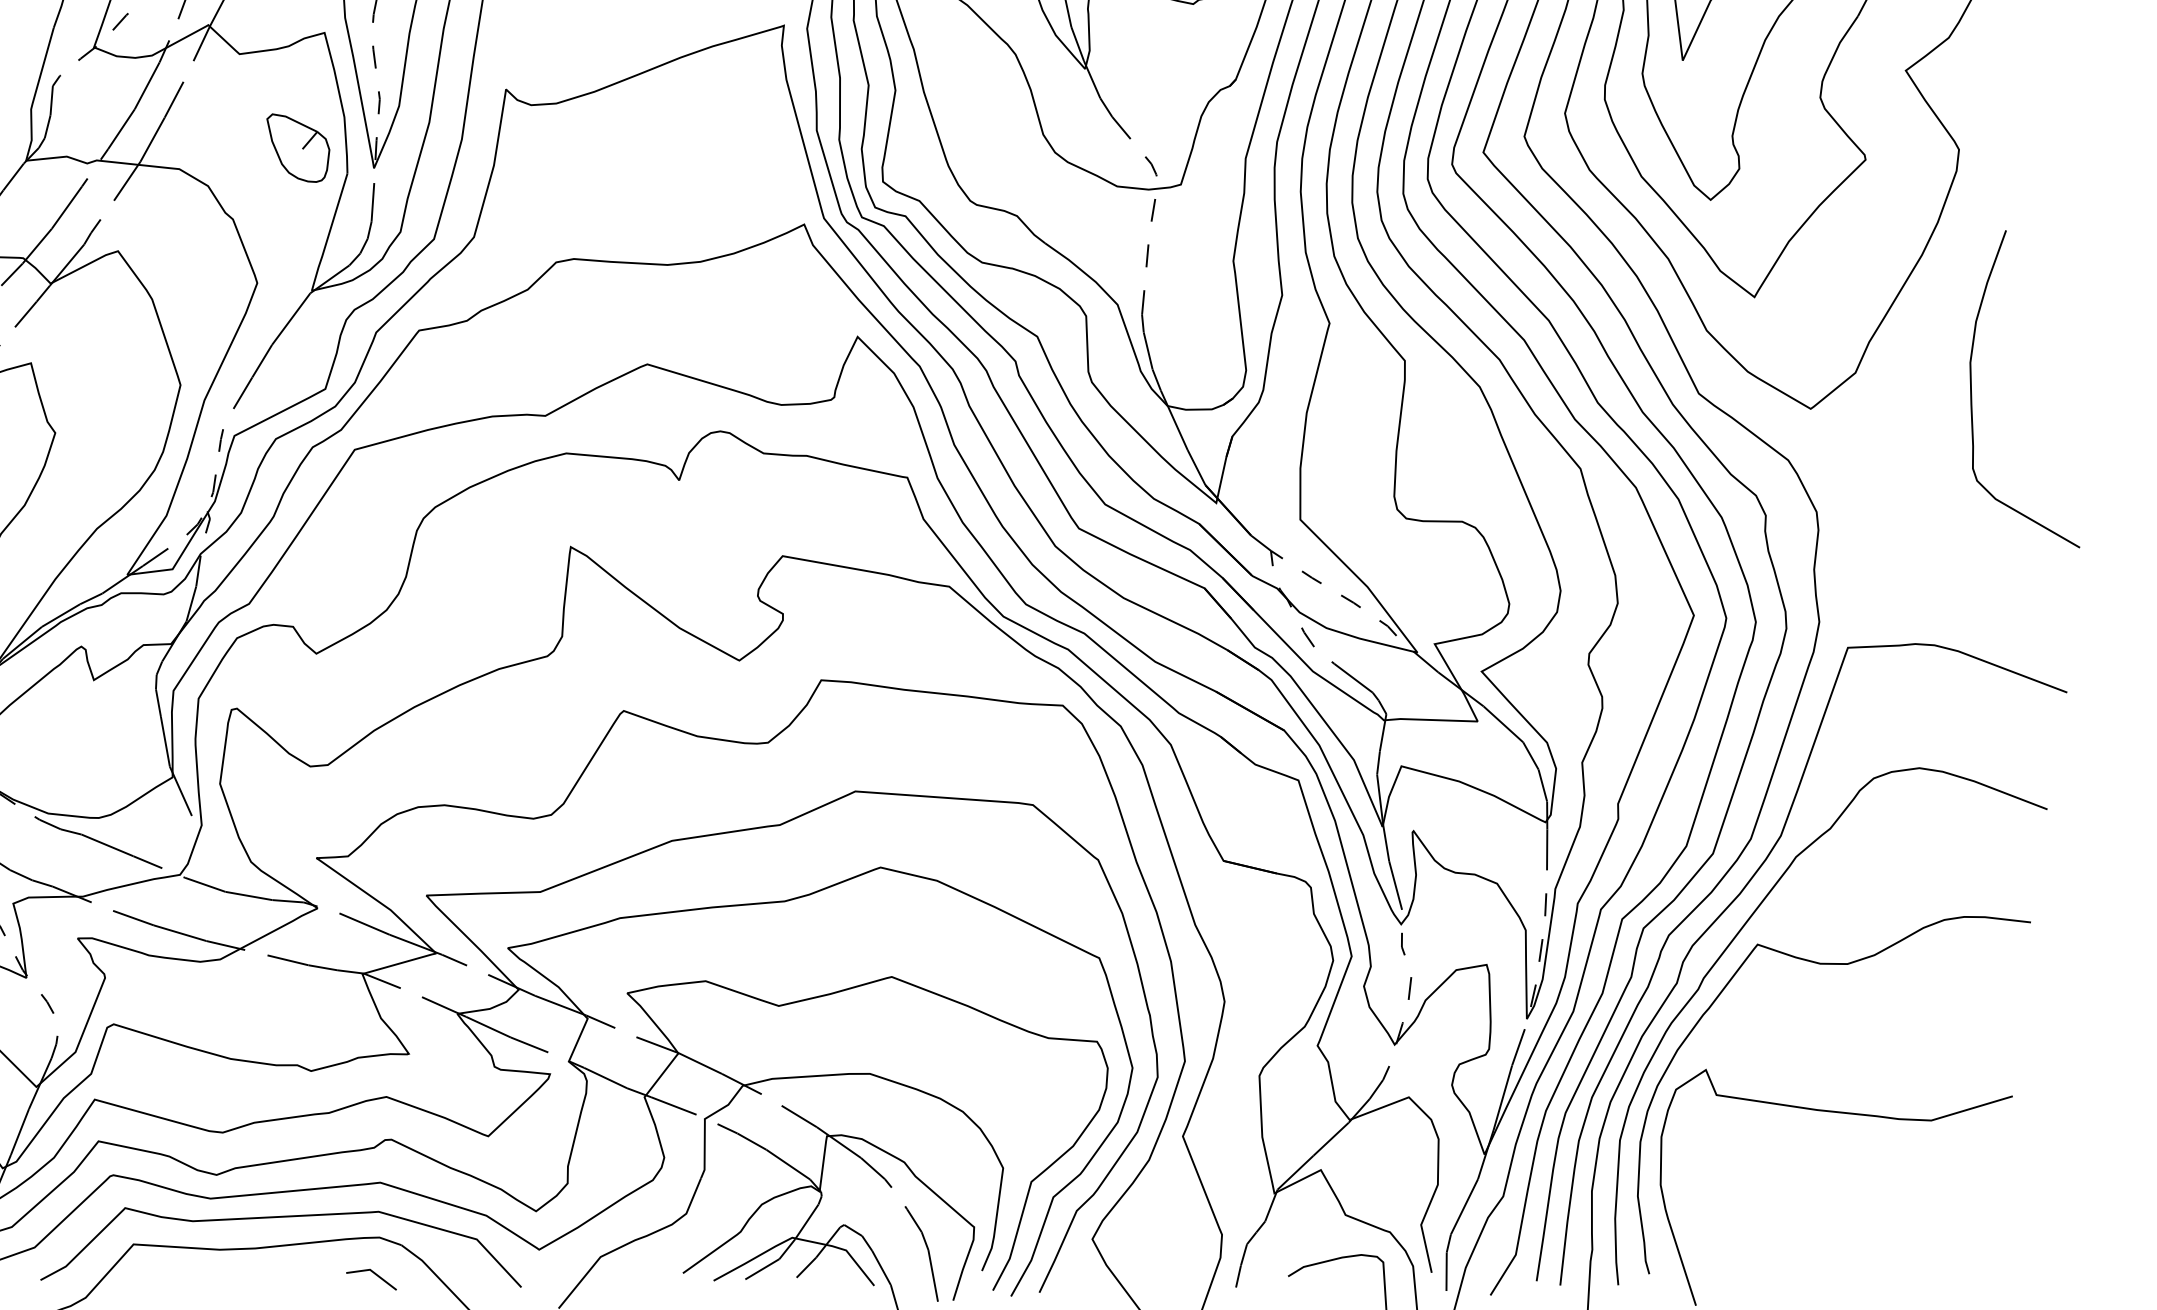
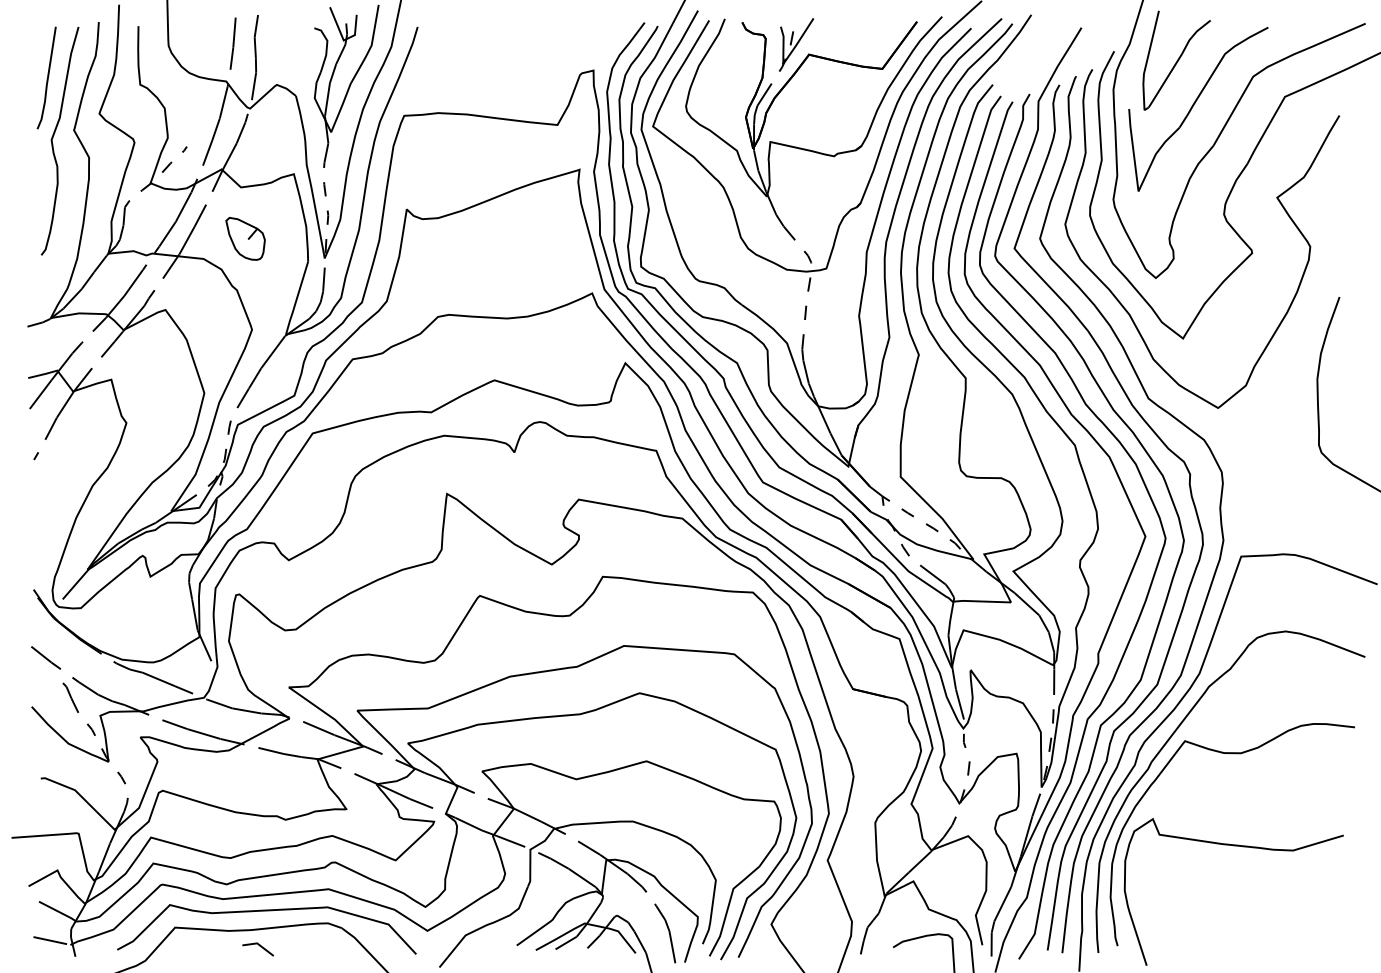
part: (298, 147) -> (245, 238), moved
line: (373, 1274) -> (259, 946), moved

